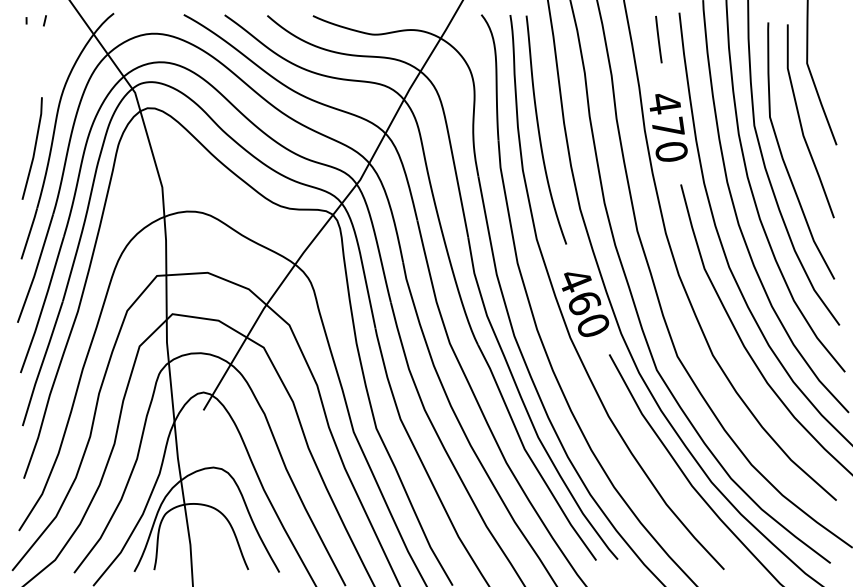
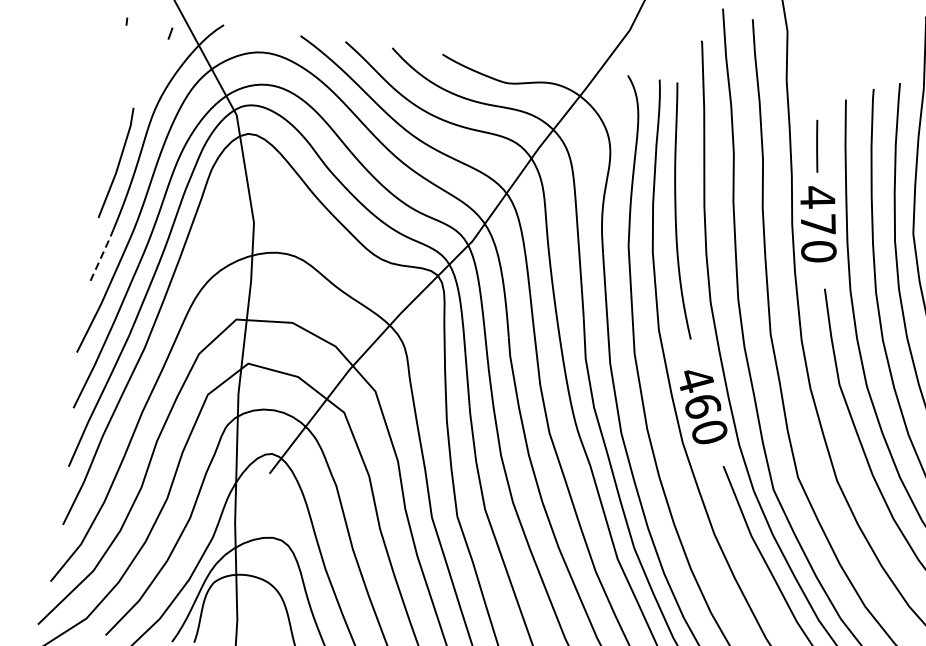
line: (44, 20) -> (170, 33), moved
line: (658, 39) -> (816, 146), moved
line: (29, 233) -> (101, 255), solid -> dashed

